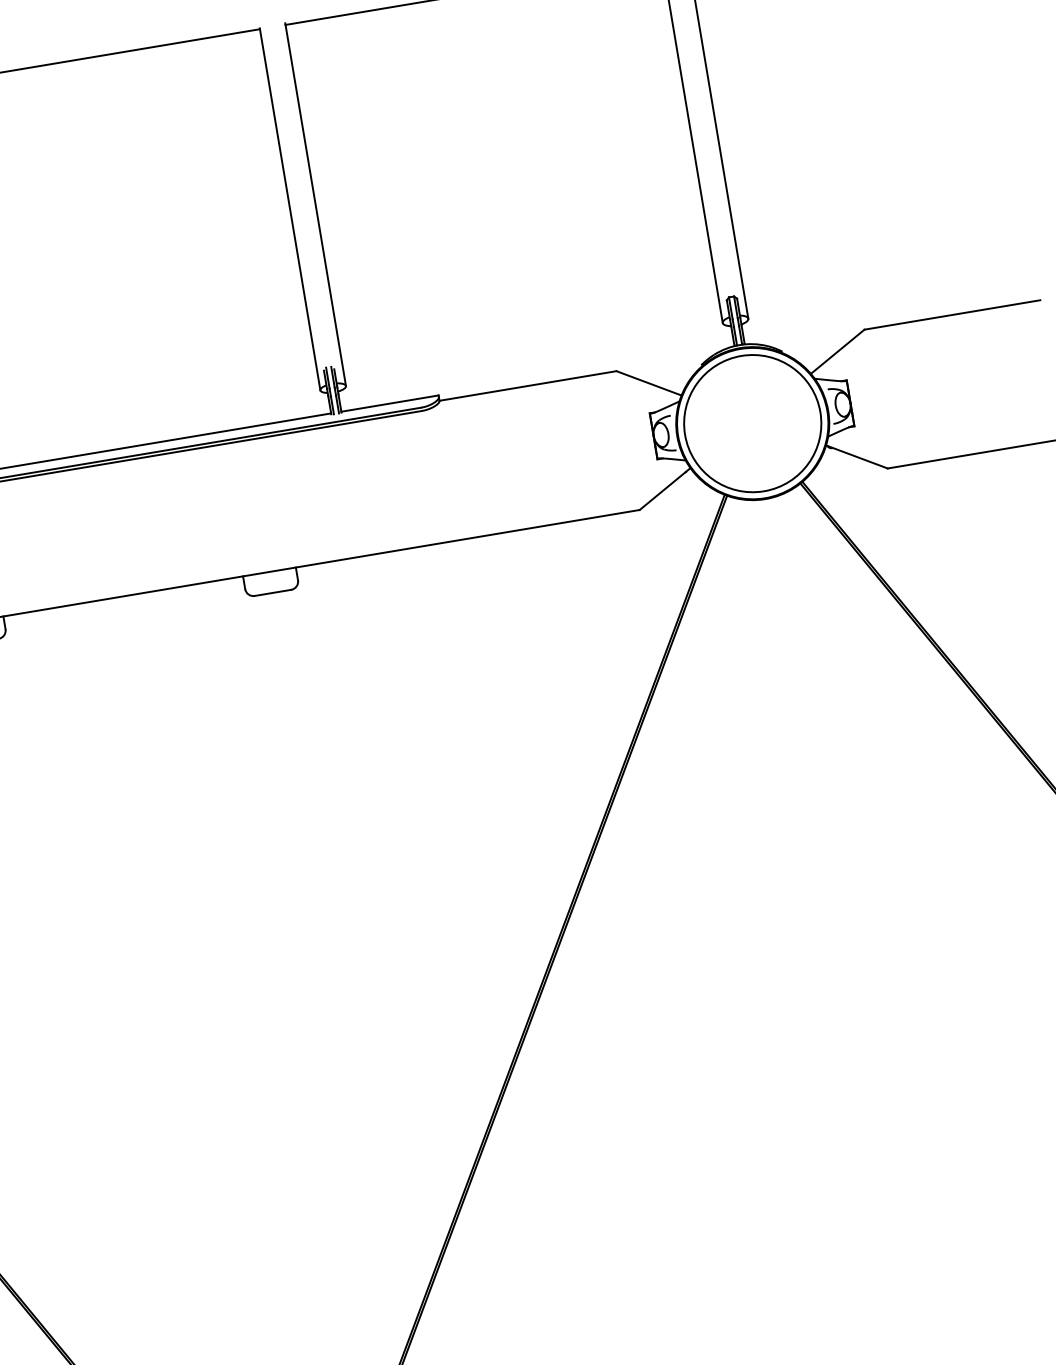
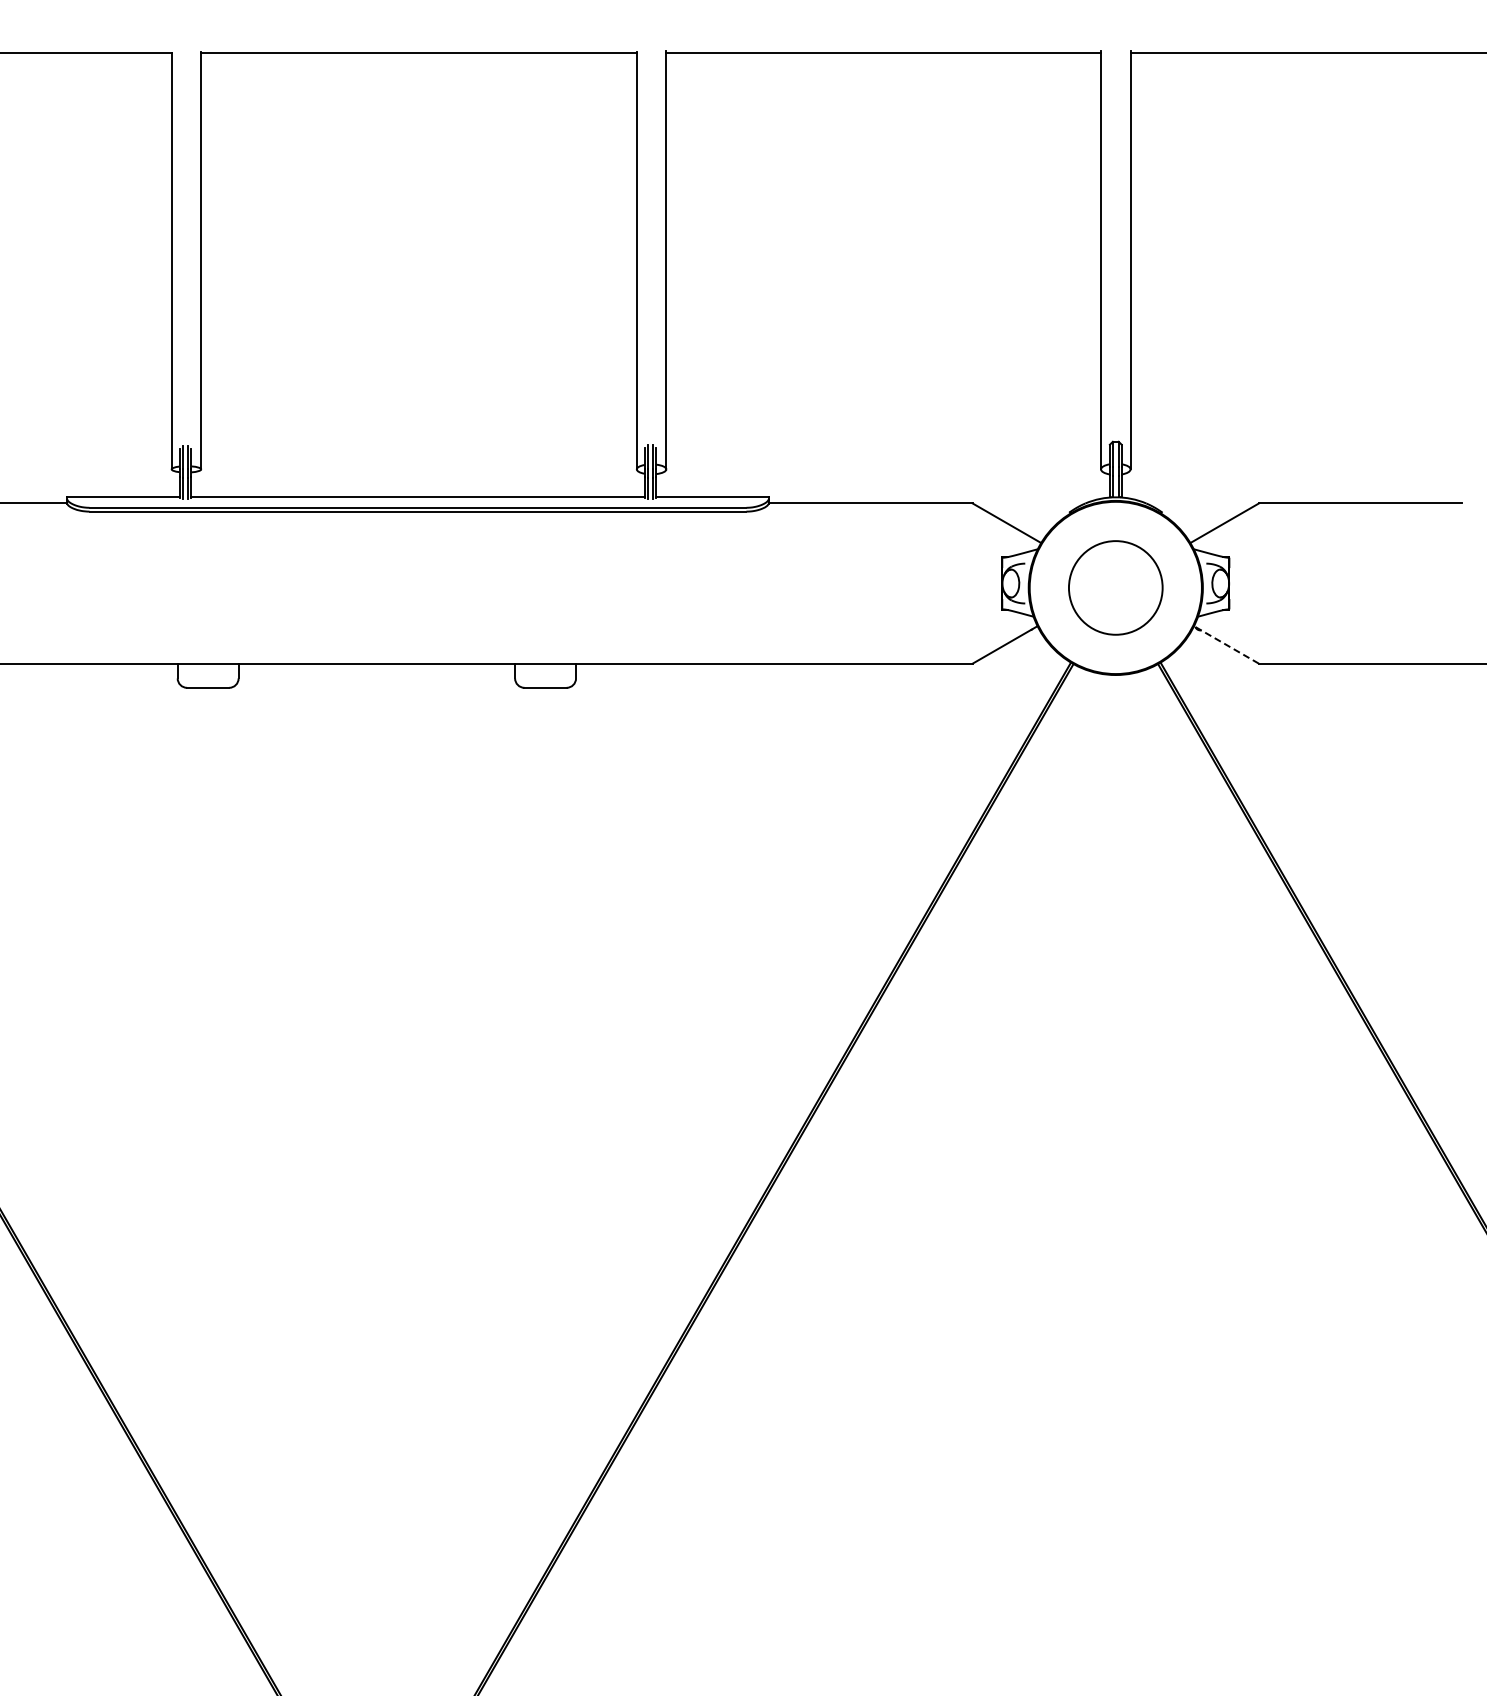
circle: (752, 423) -> (1115, 587), size x0.6
line: (856, 456) -> (1226, 644), solid -> dashed

